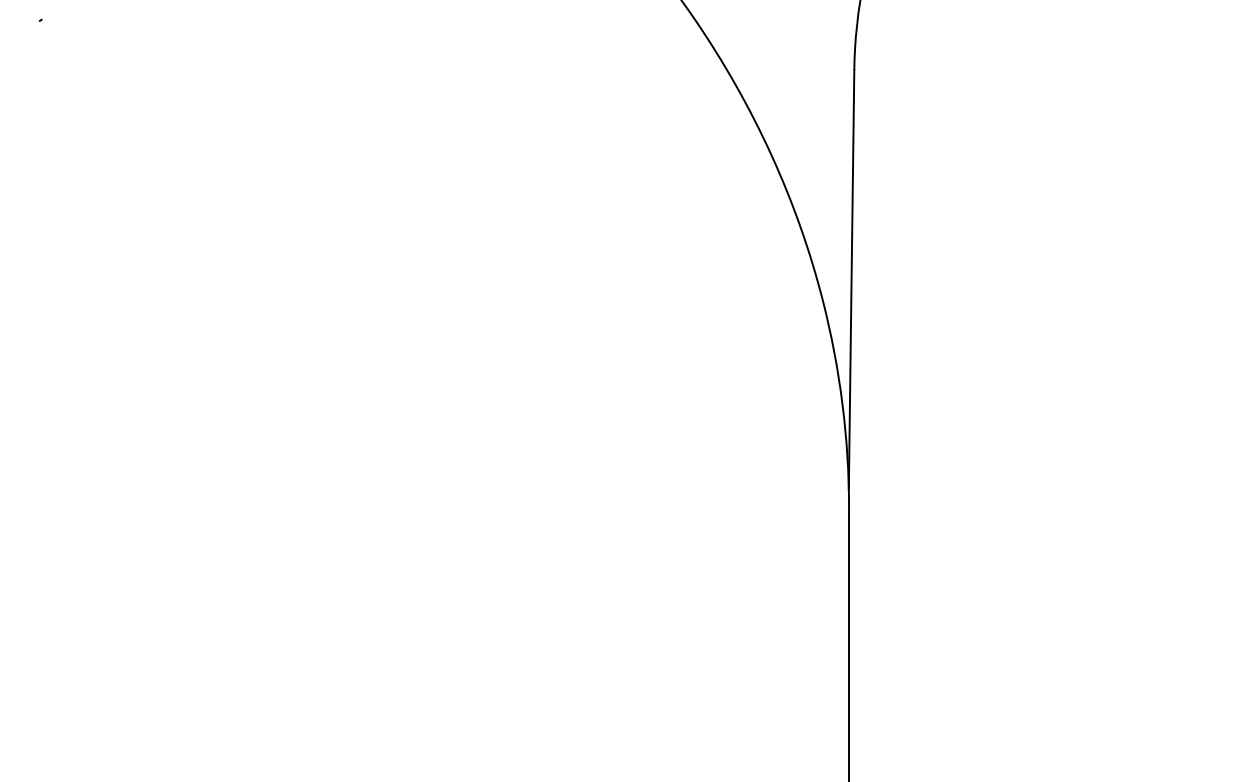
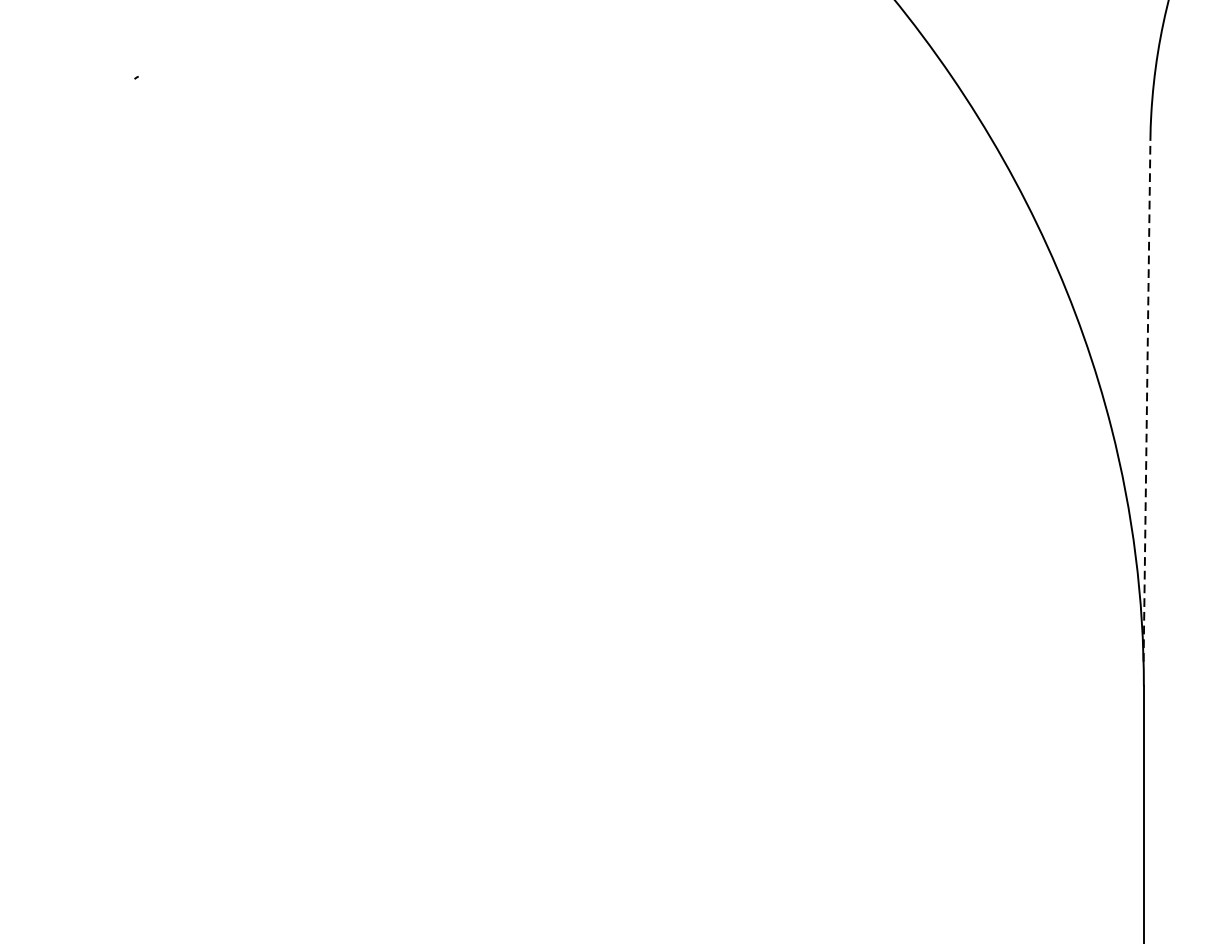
line: (851, 279) -> (1146, 400), solid -> dashed

